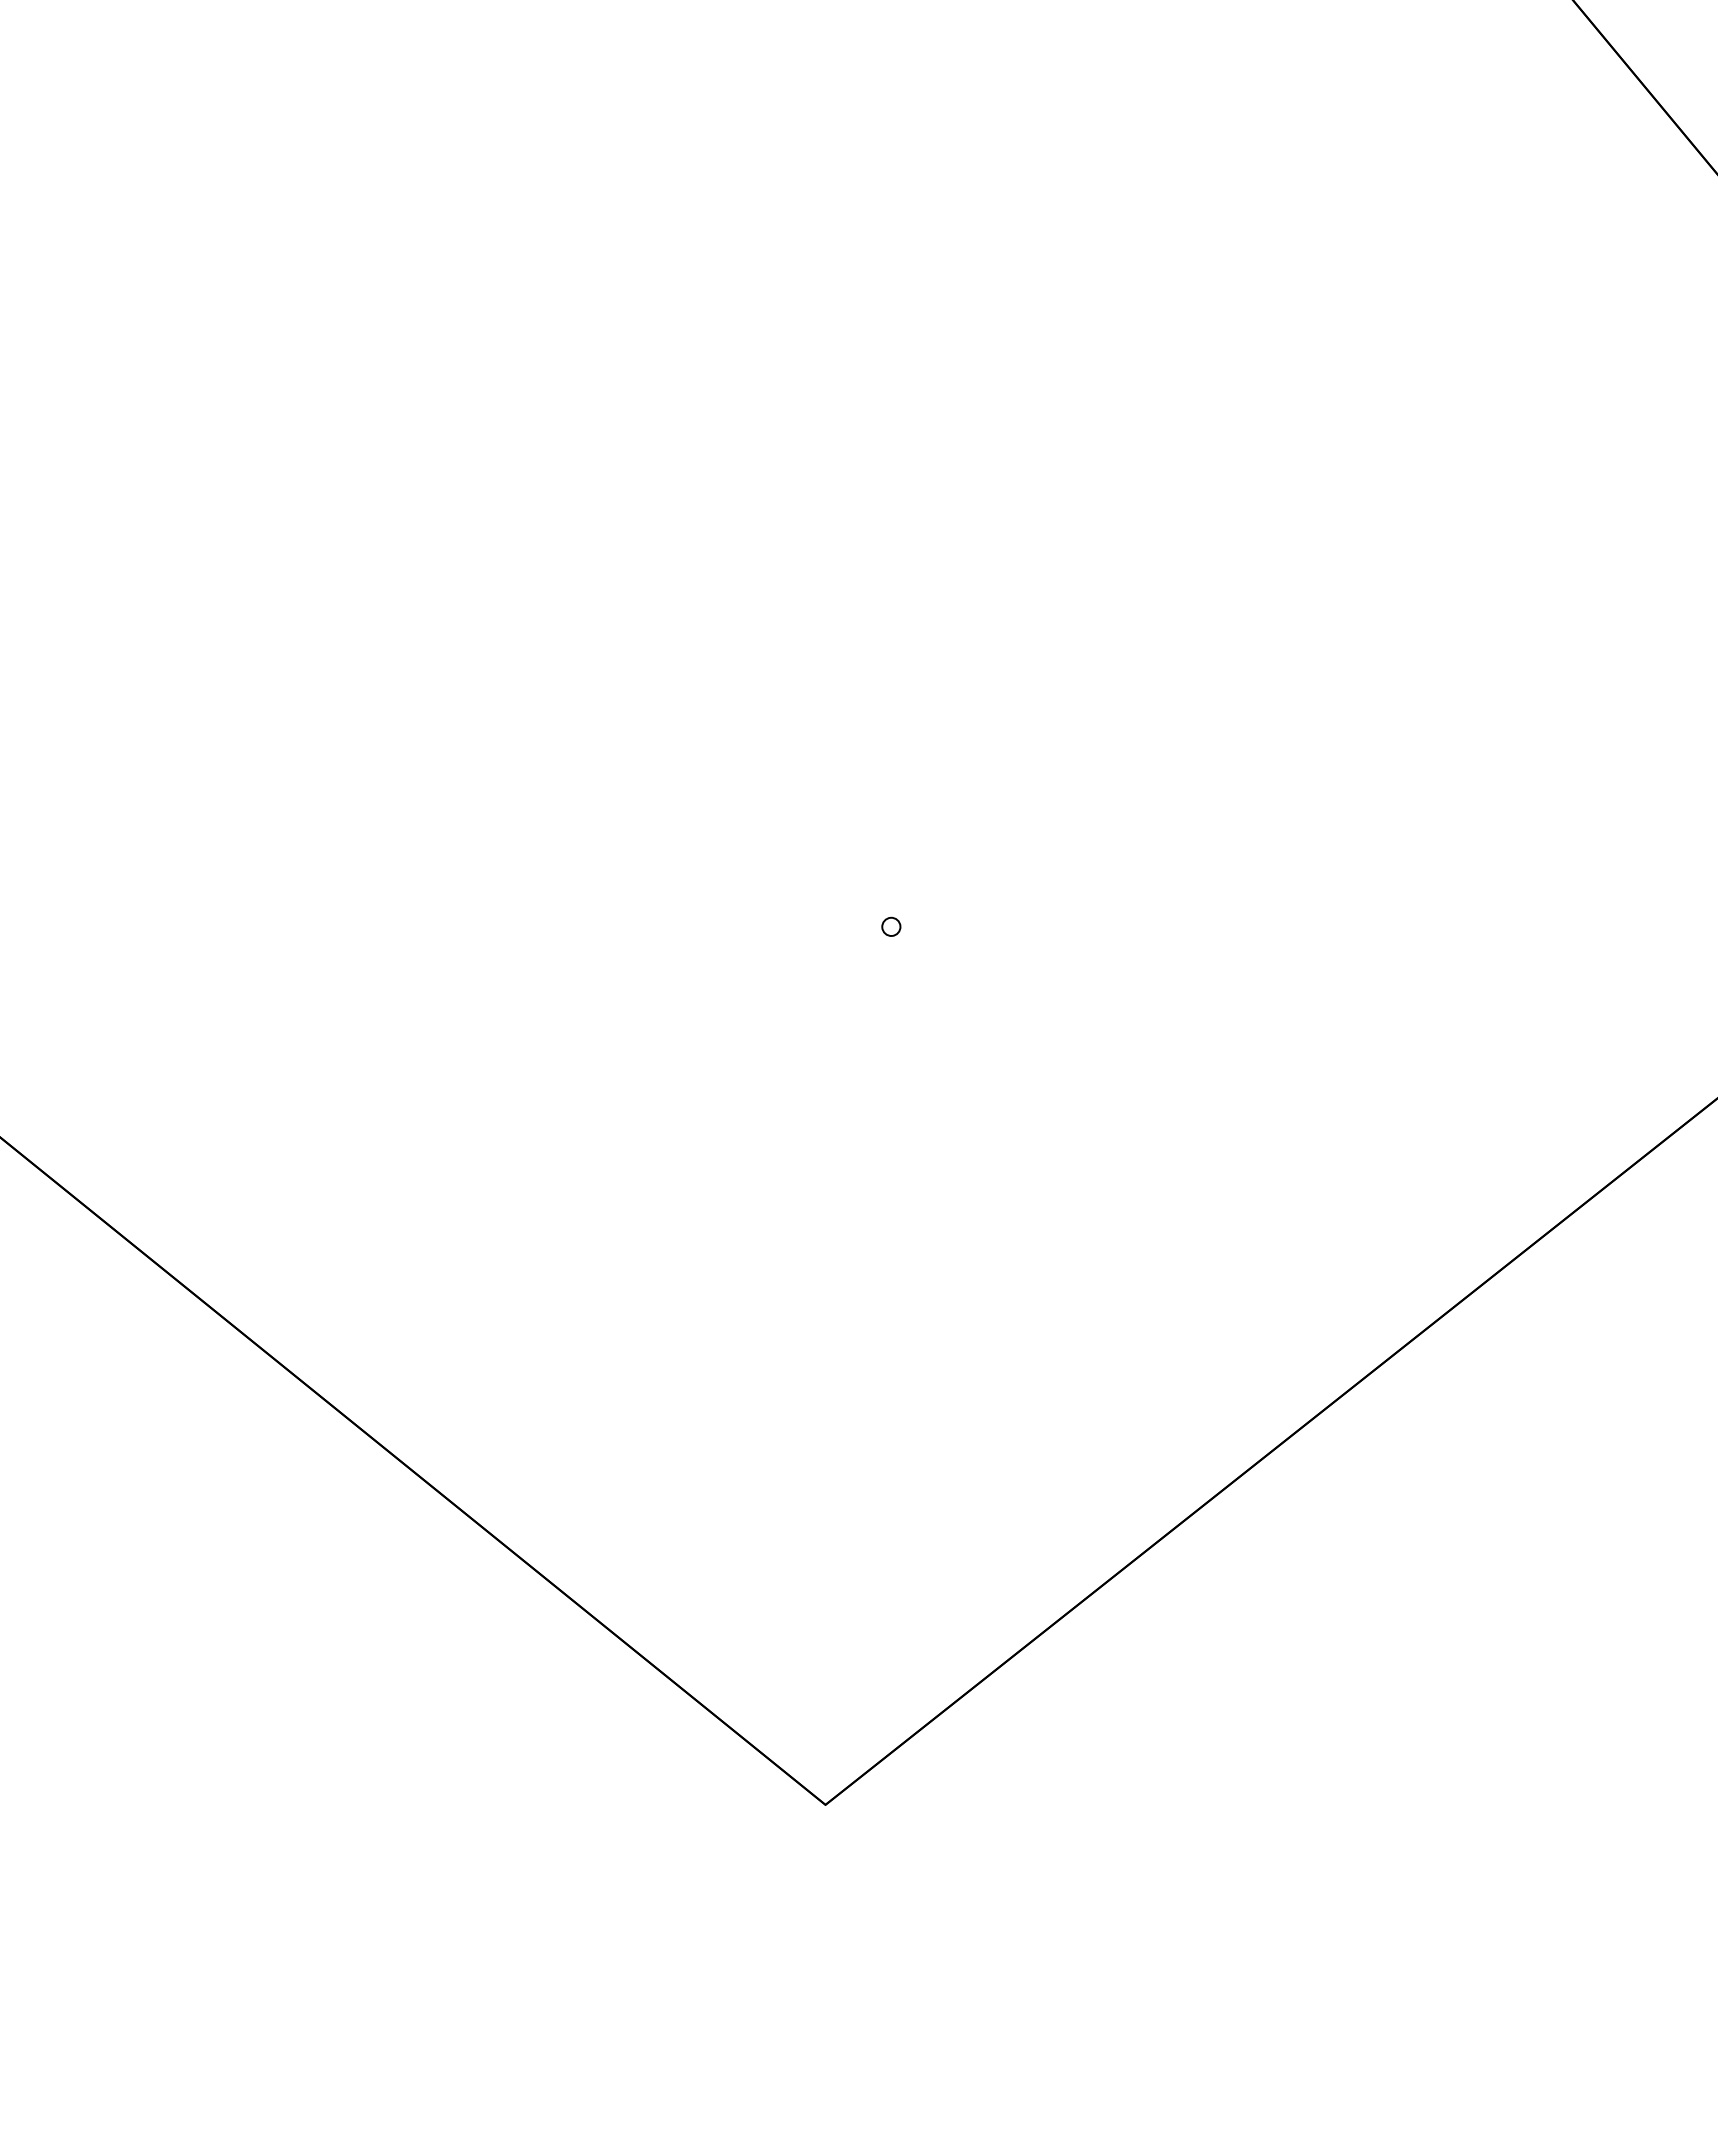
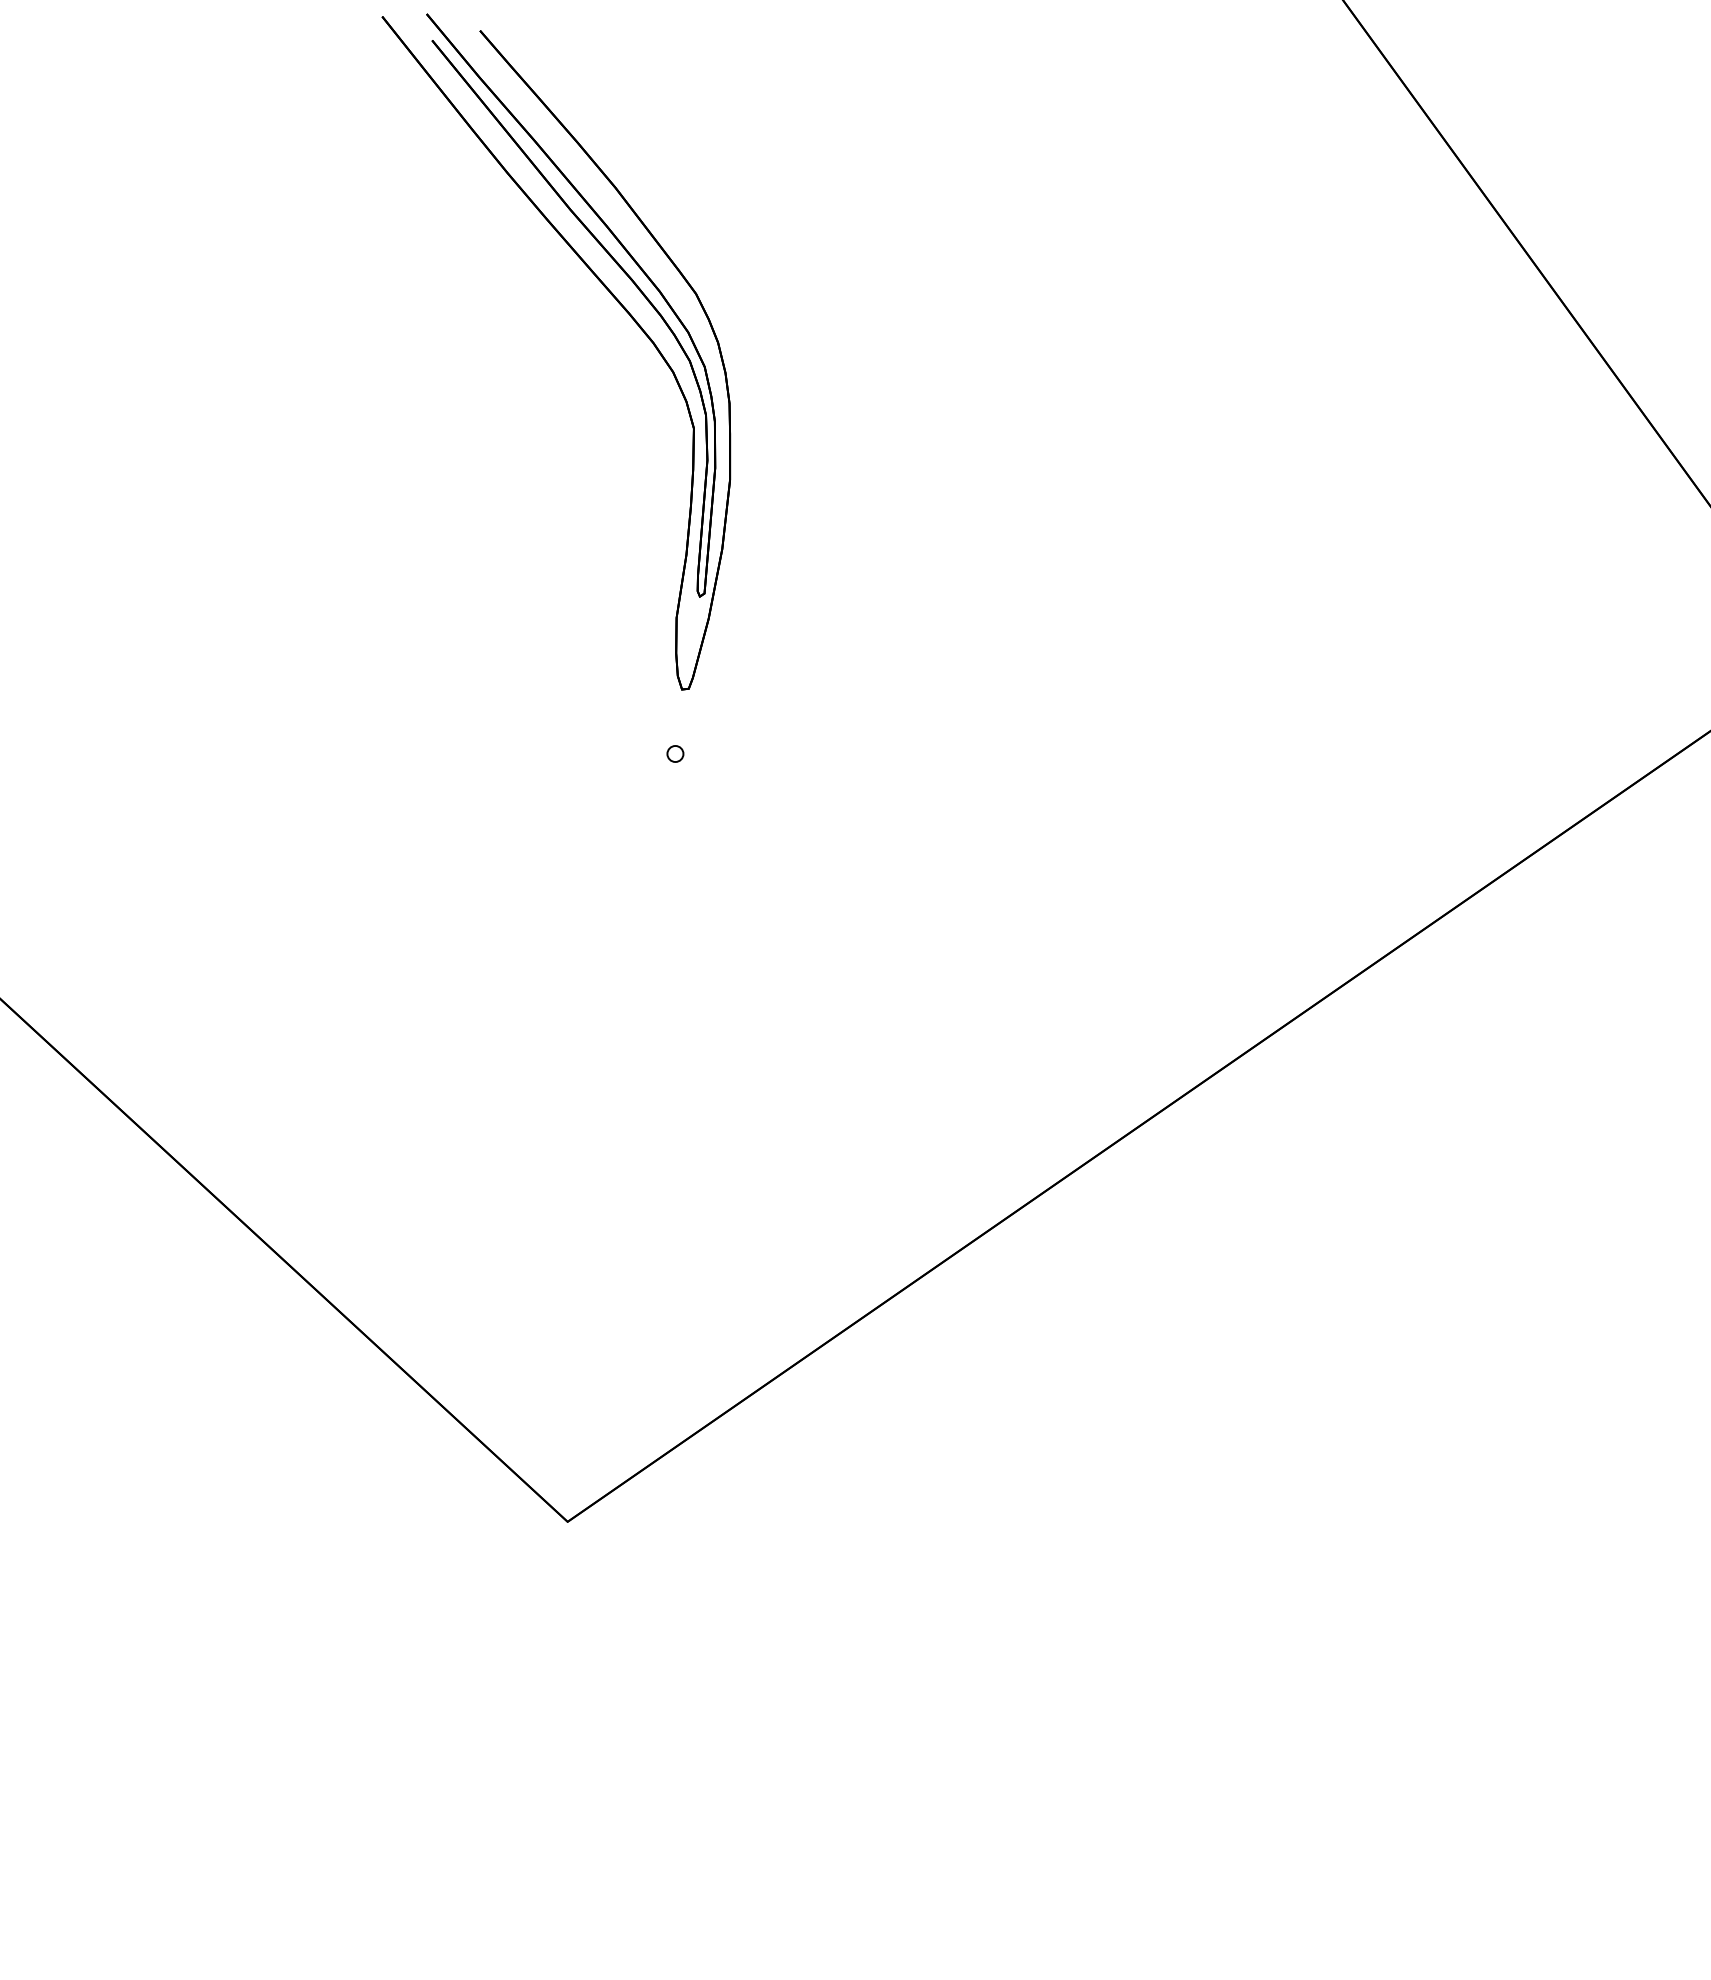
part: (792, 419) -> (617, 302), added

